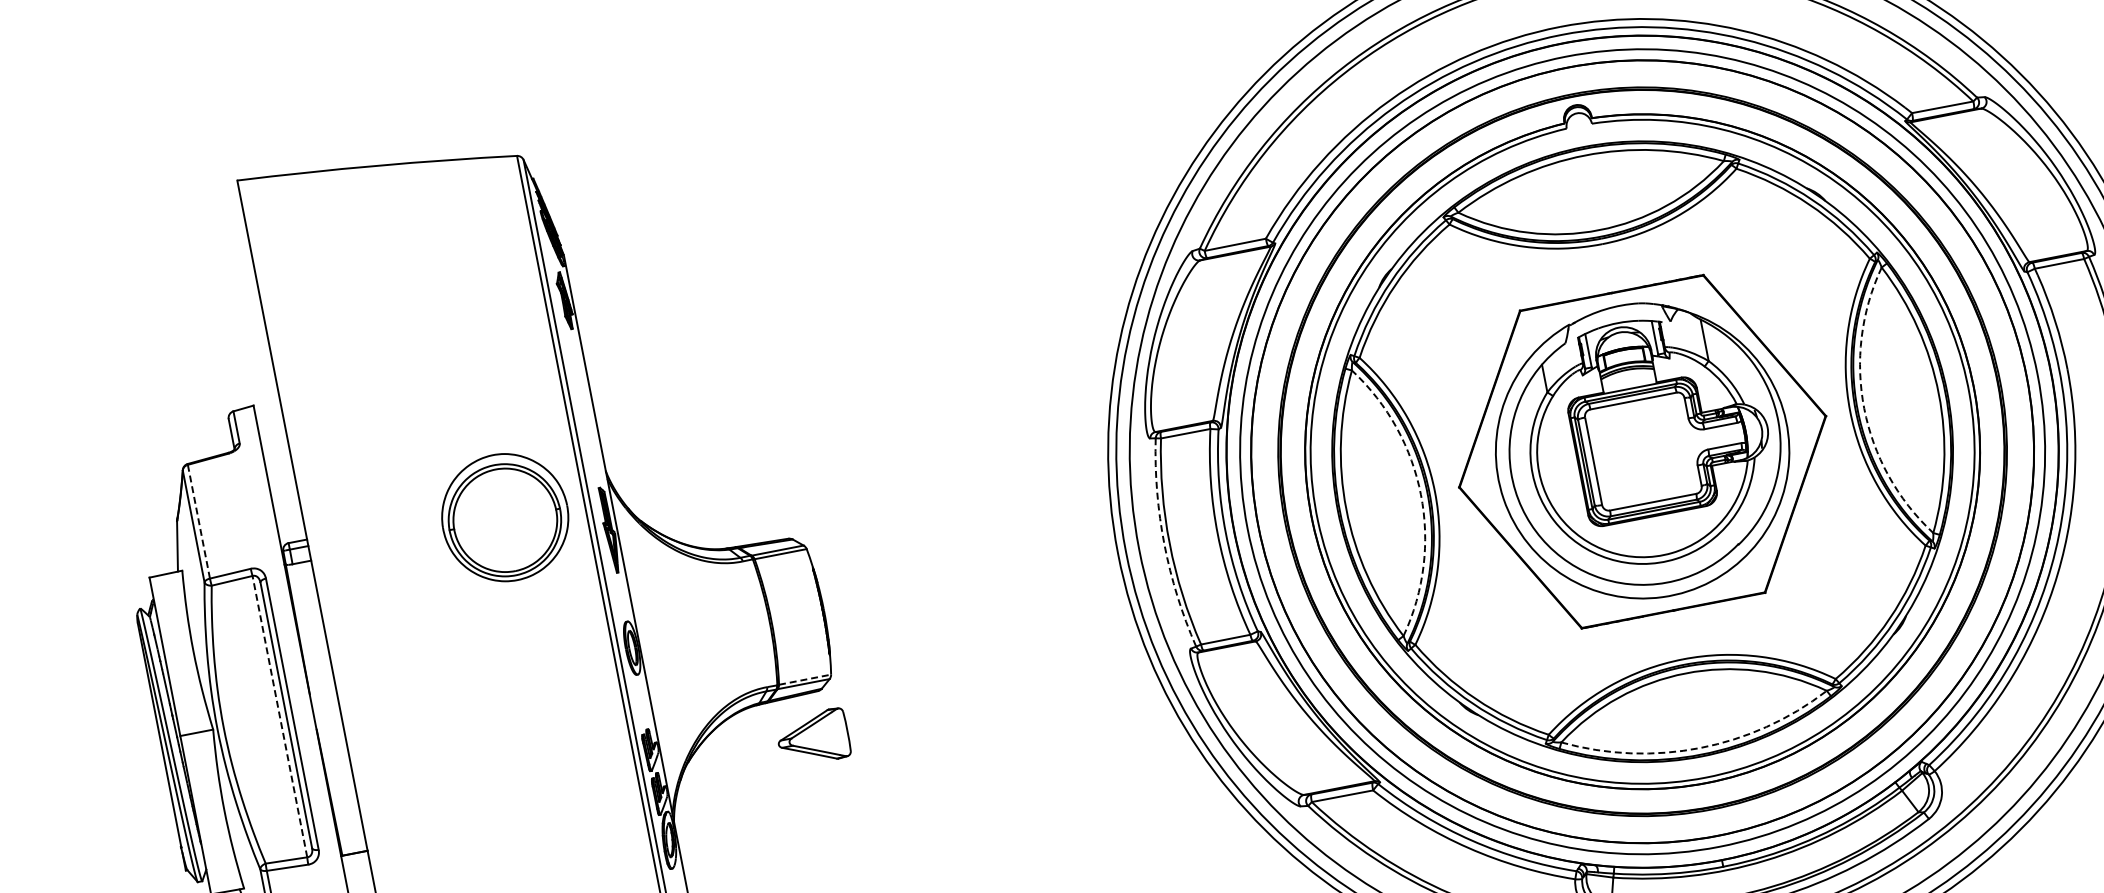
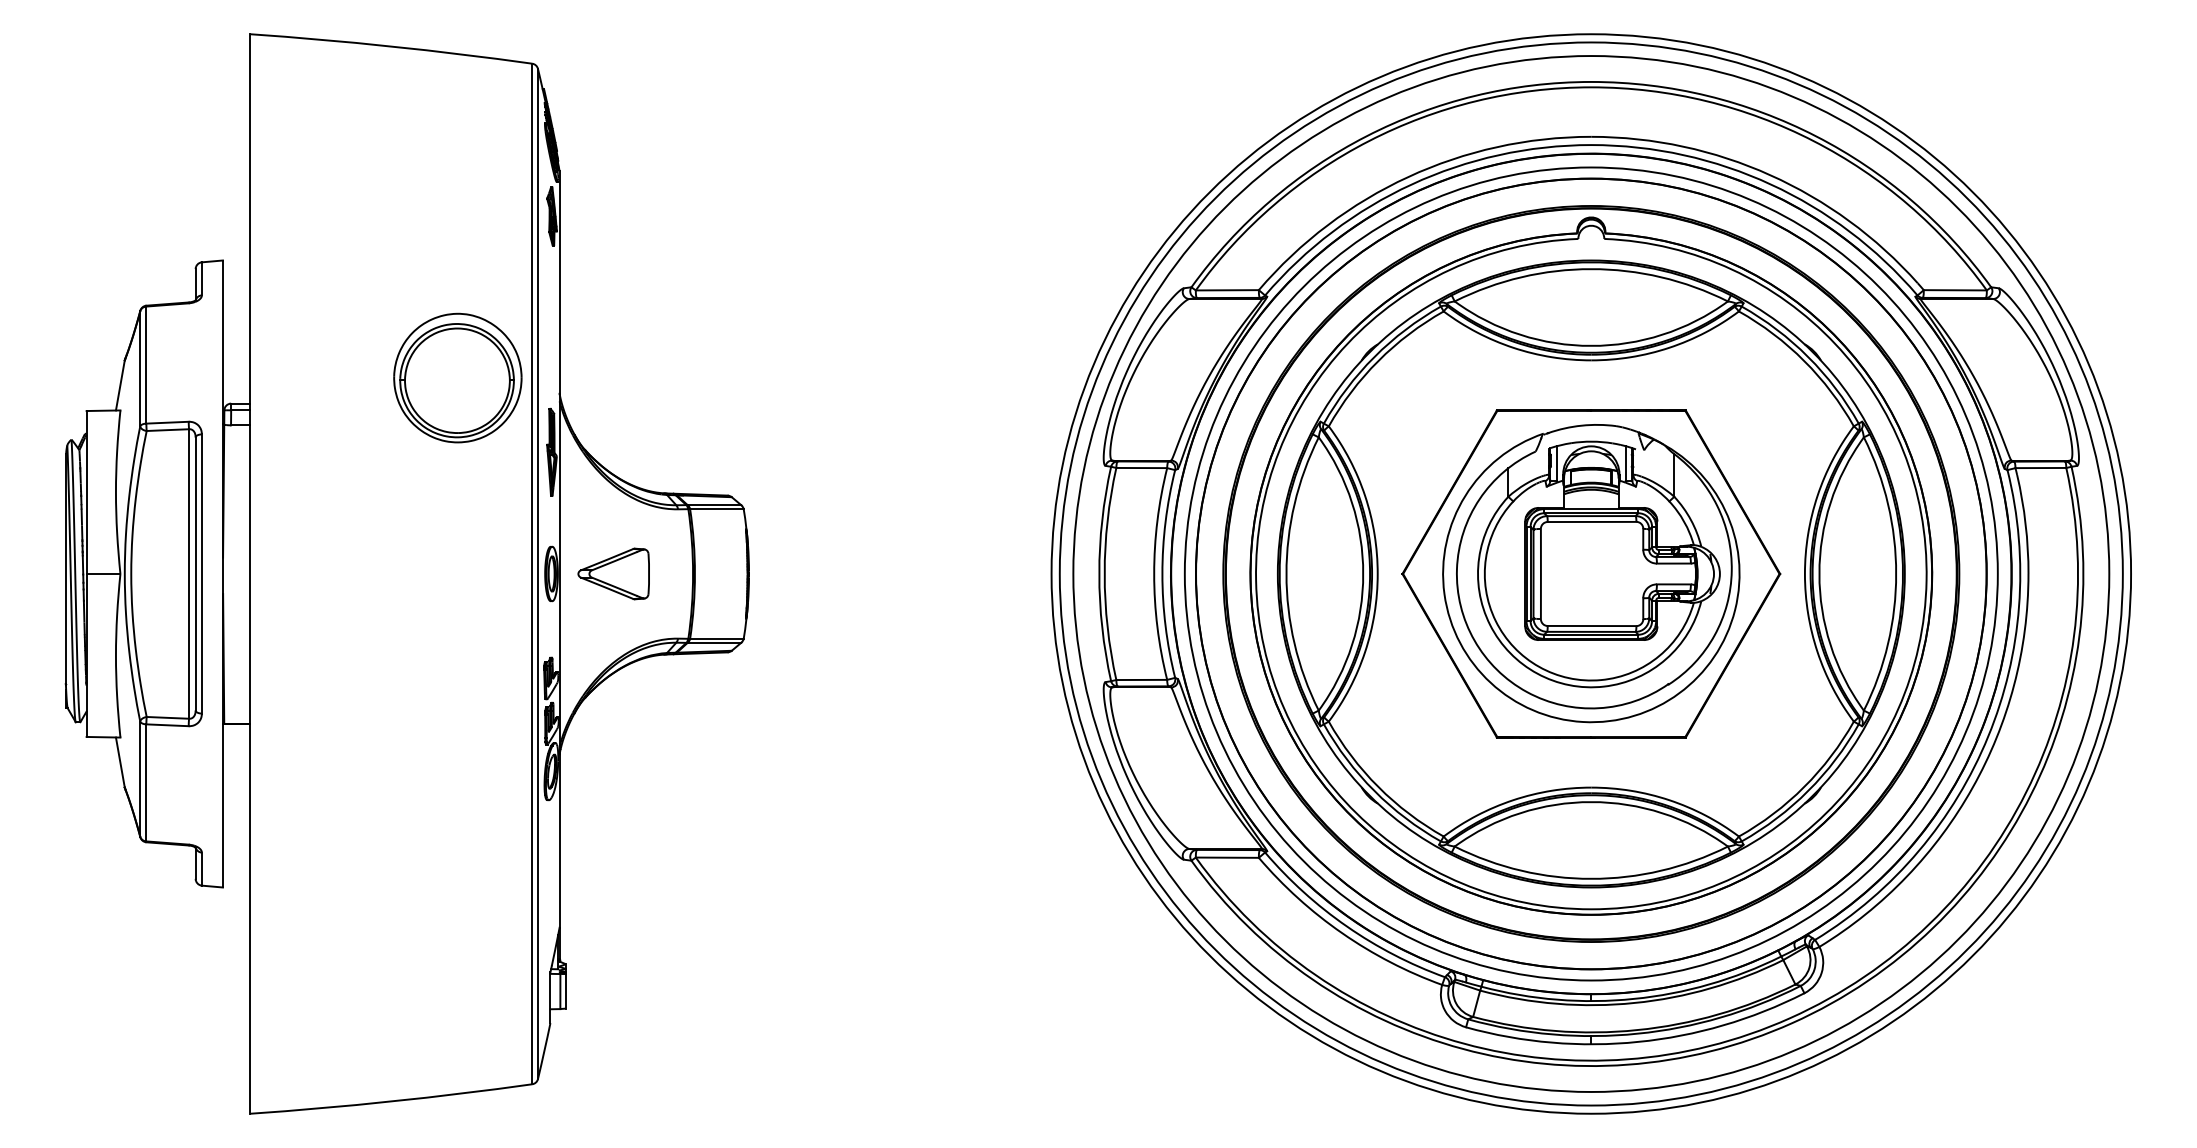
arc: (1864, 409) -> (1819, 574), dashed -> solid
arc: (1421, 495) -> (1363, 574), dashed -> solid
part: (504, 517) -> (457, 377), moved
line: (199, 522) -> (146, 365), dashed -> solid
arc: (1164, 545) -> (1099, 574), dashed -> solid
line: (804, 679) -> (716, 638), dashed -> solid
line: (280, 716) -> (189, 573), dashed -> solid
part: (812, 737) -> (613, 573), moved
arc: (1700, 747) -> (1591, 878), dashed -> solid

